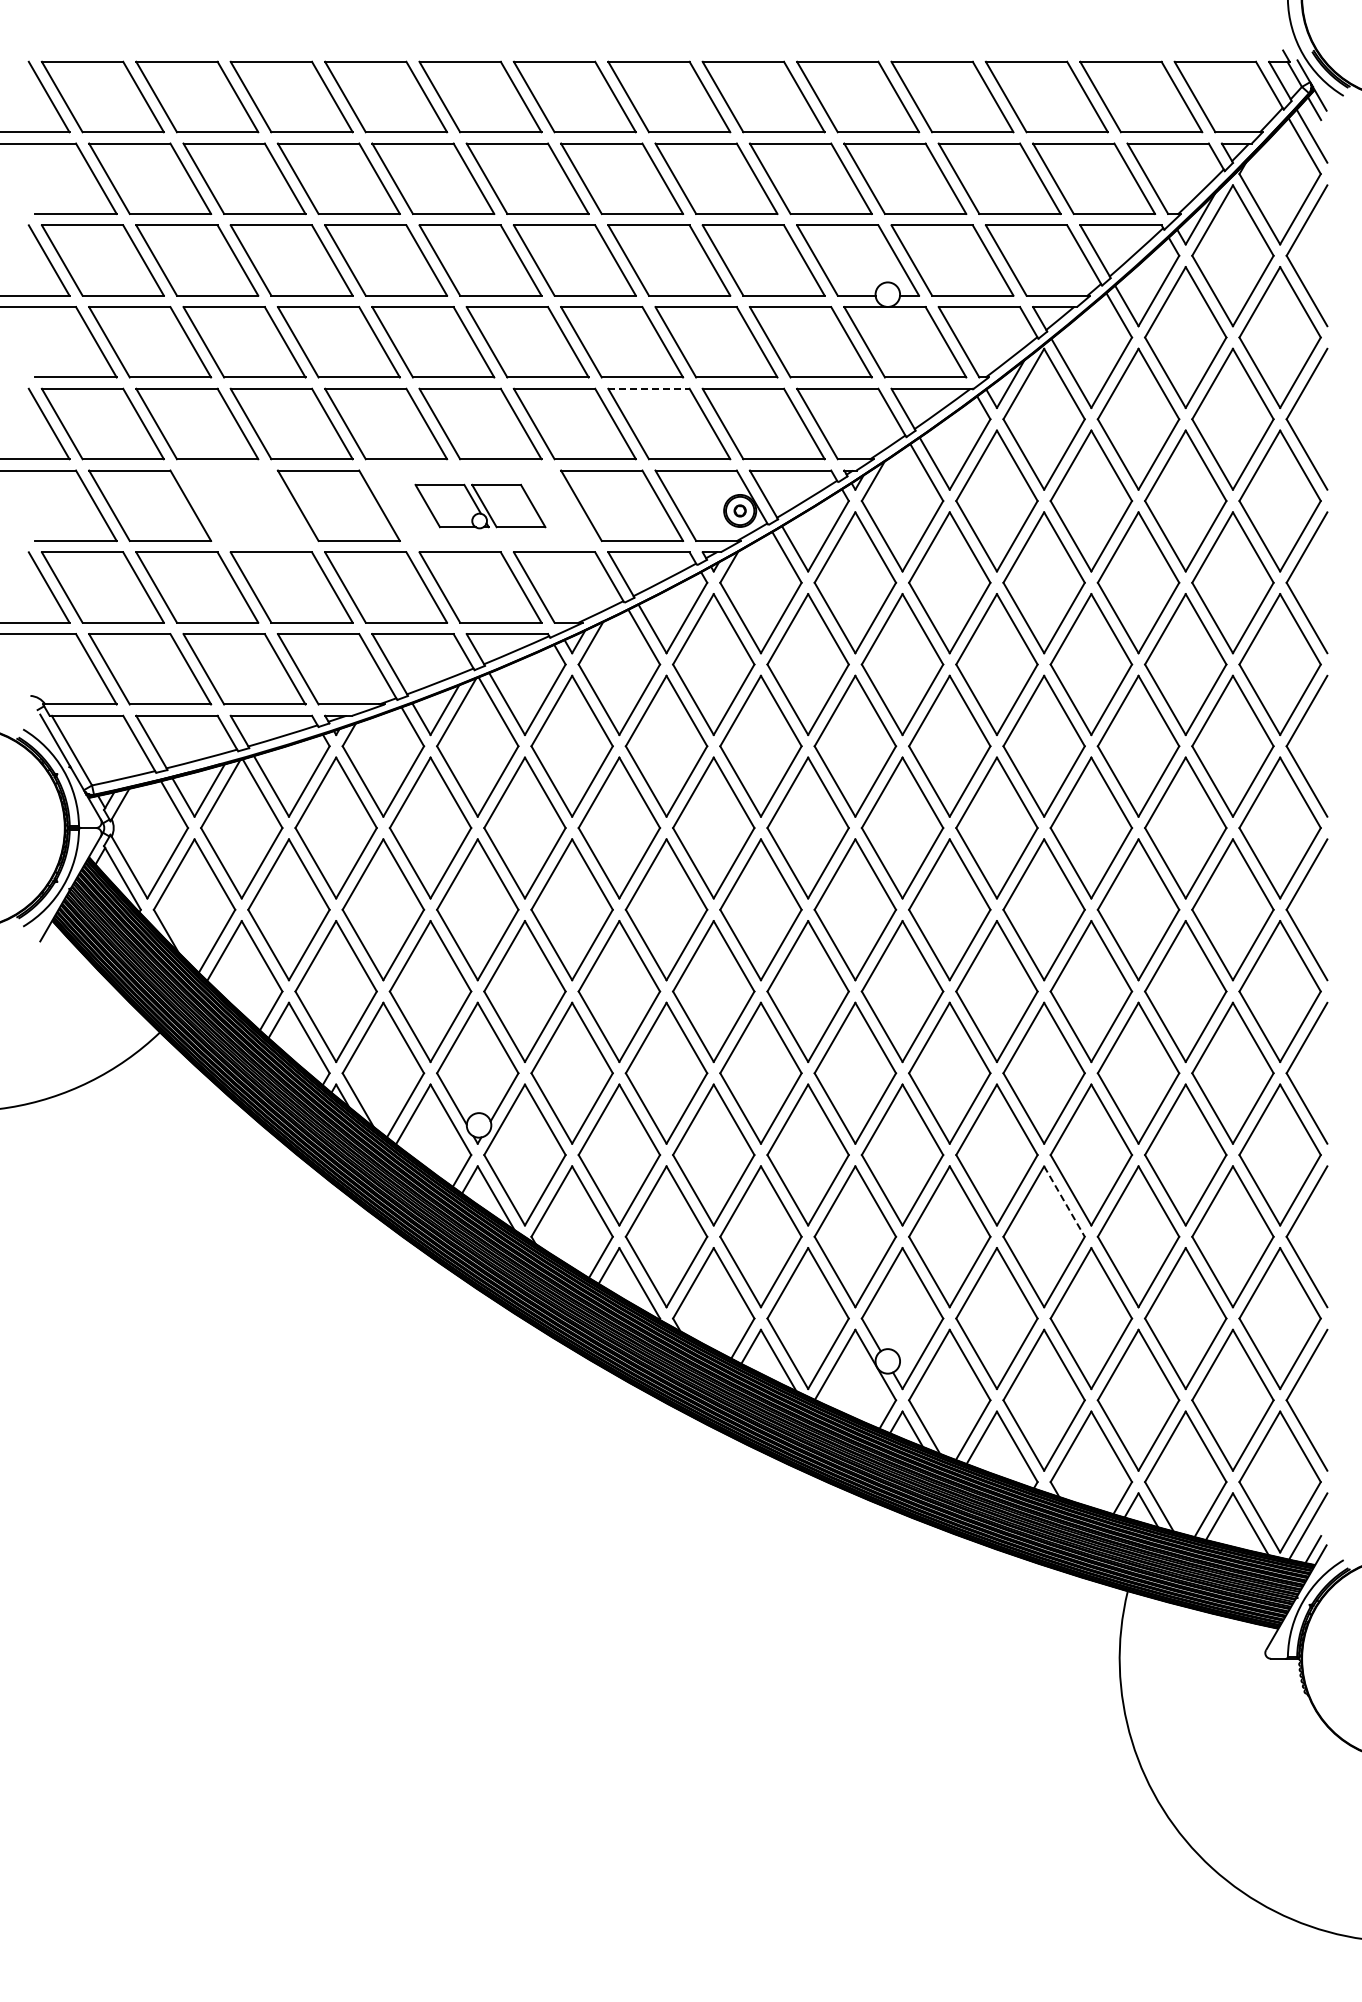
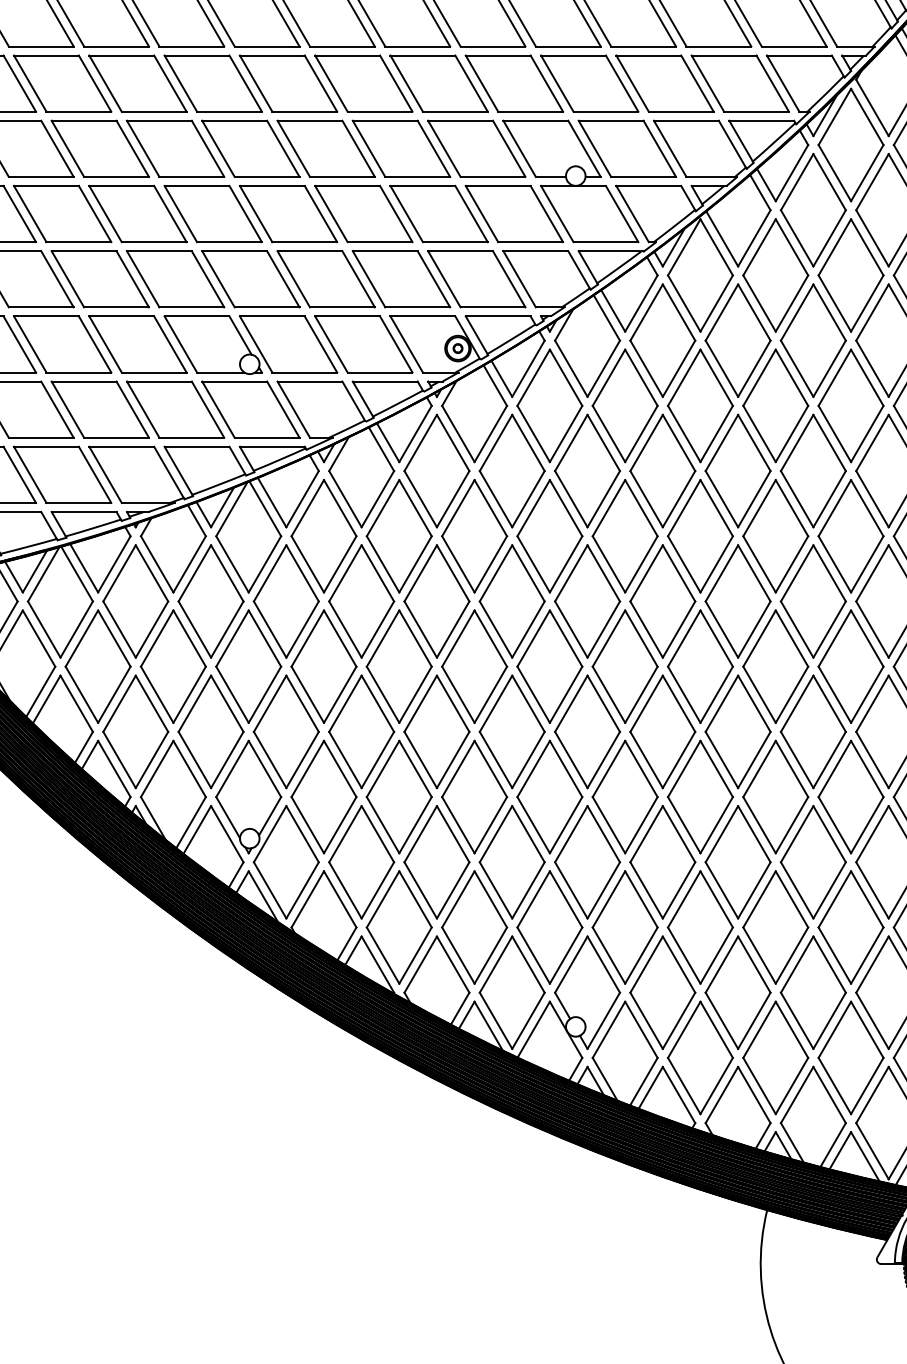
line: (648, 388) -> (384, 250), dashed -> solid
part: (244, 505) -> (62, 344), added
part: (480, 506) -> (250, 345), size x1.67
line: (1064, 1201) -> (716, 899), dashed -> solid

